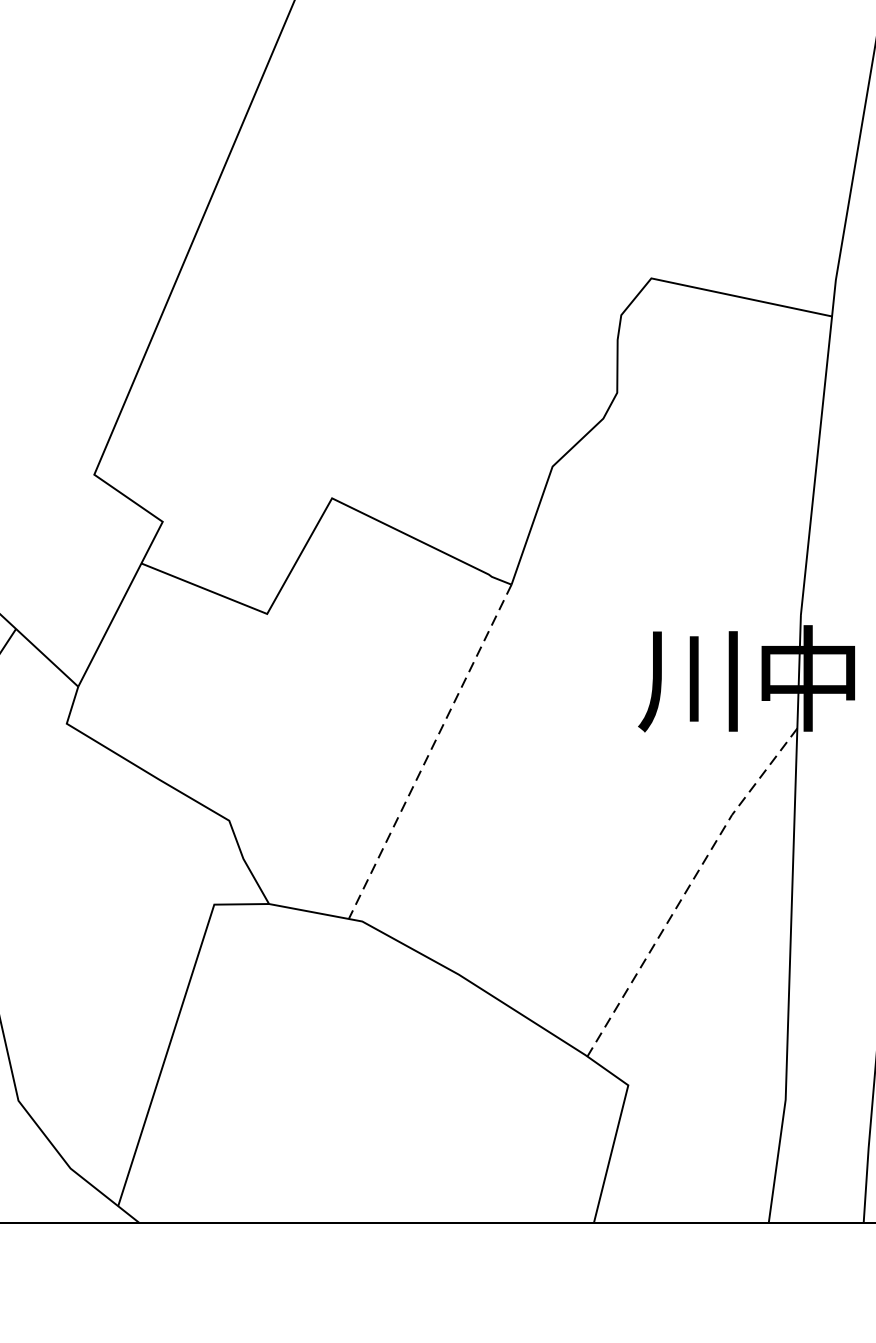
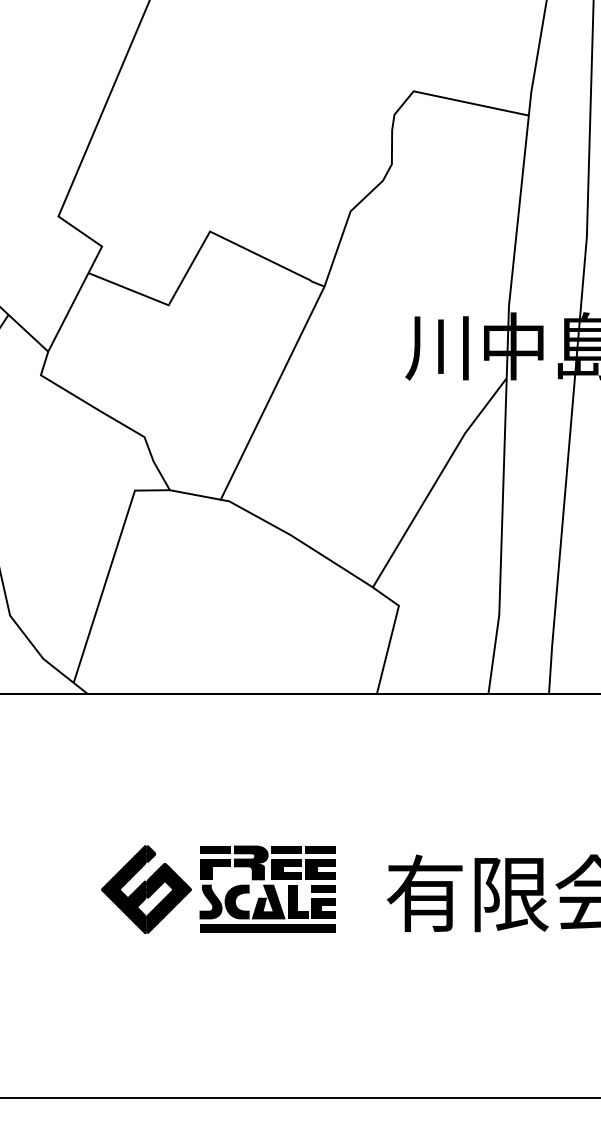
line: (430, 752) -> (272, 393), dashed -> solid
line: (687, 888) -> (436, 480), dashed -> solid

